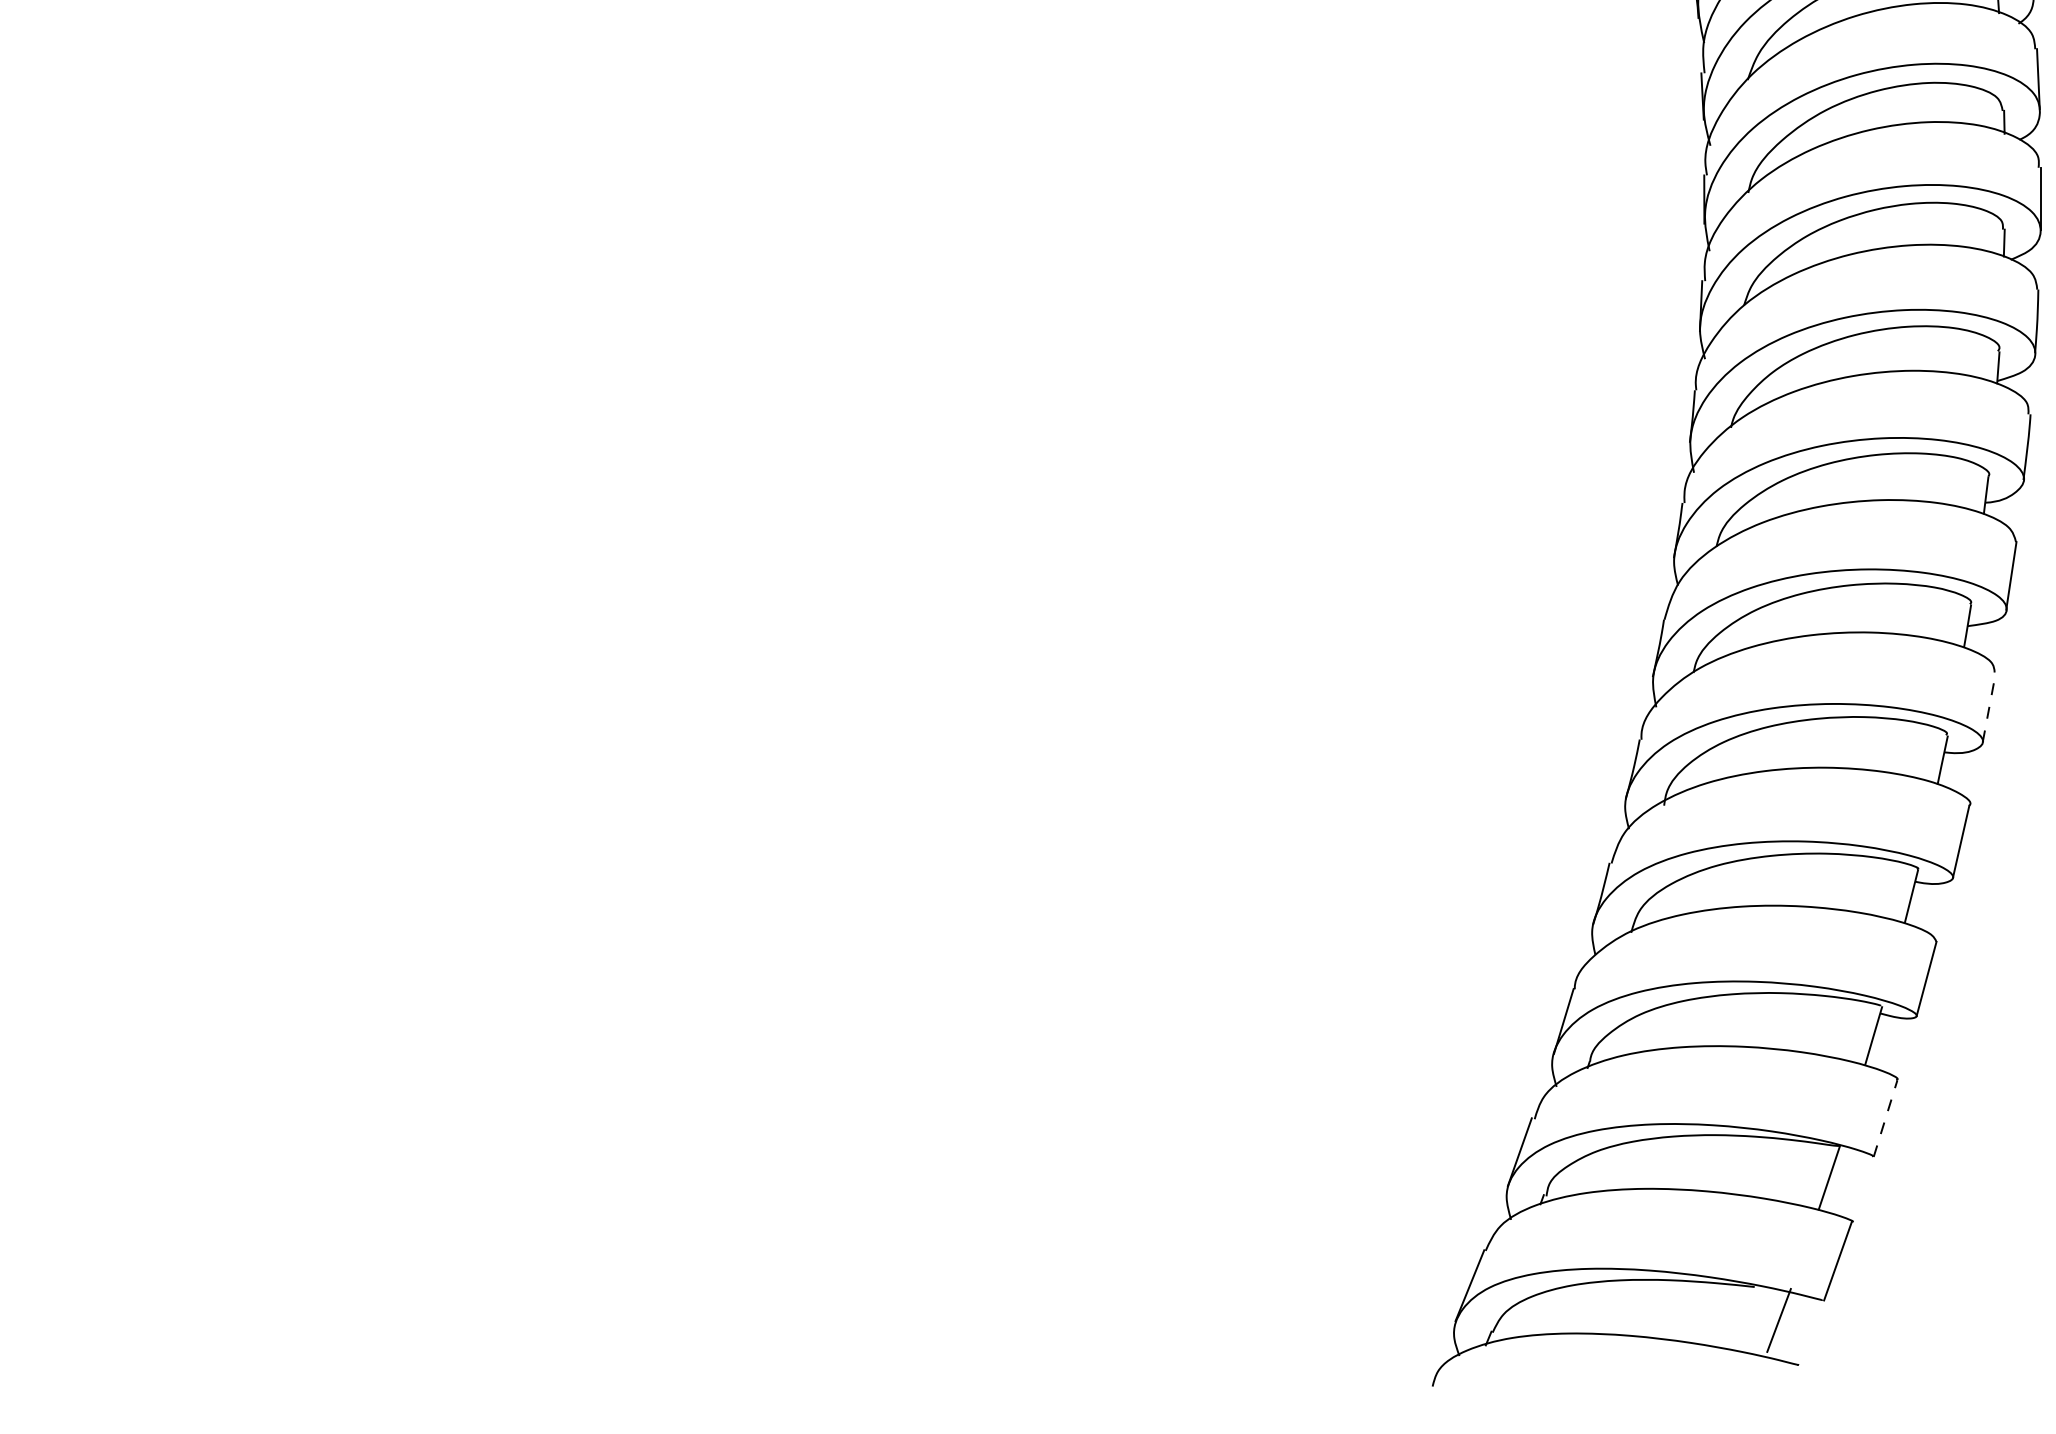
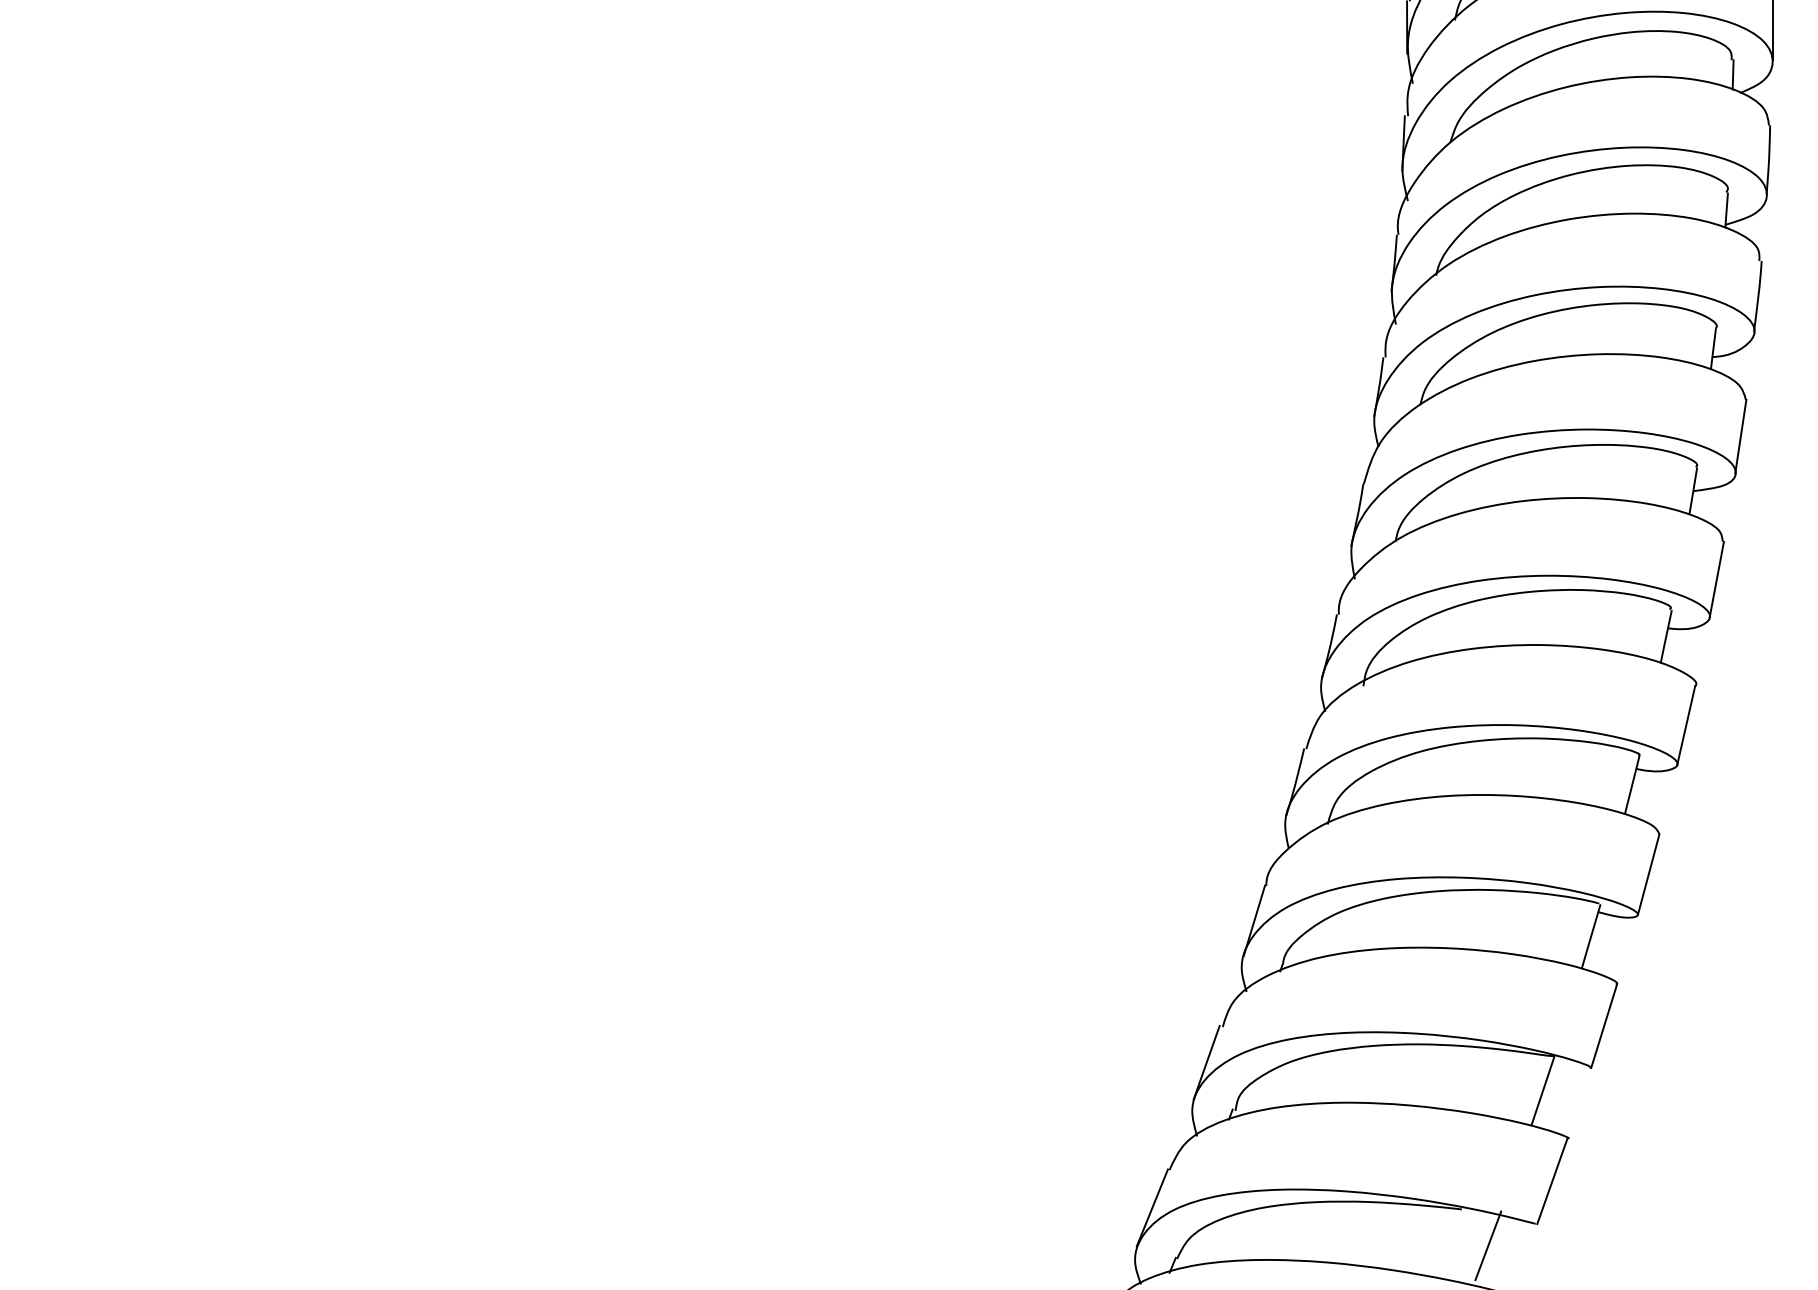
line: (1989, 707) -> (1717, 579), dashed -> solid
line: (1885, 1118) -> (1604, 1026), dashed -> solid

